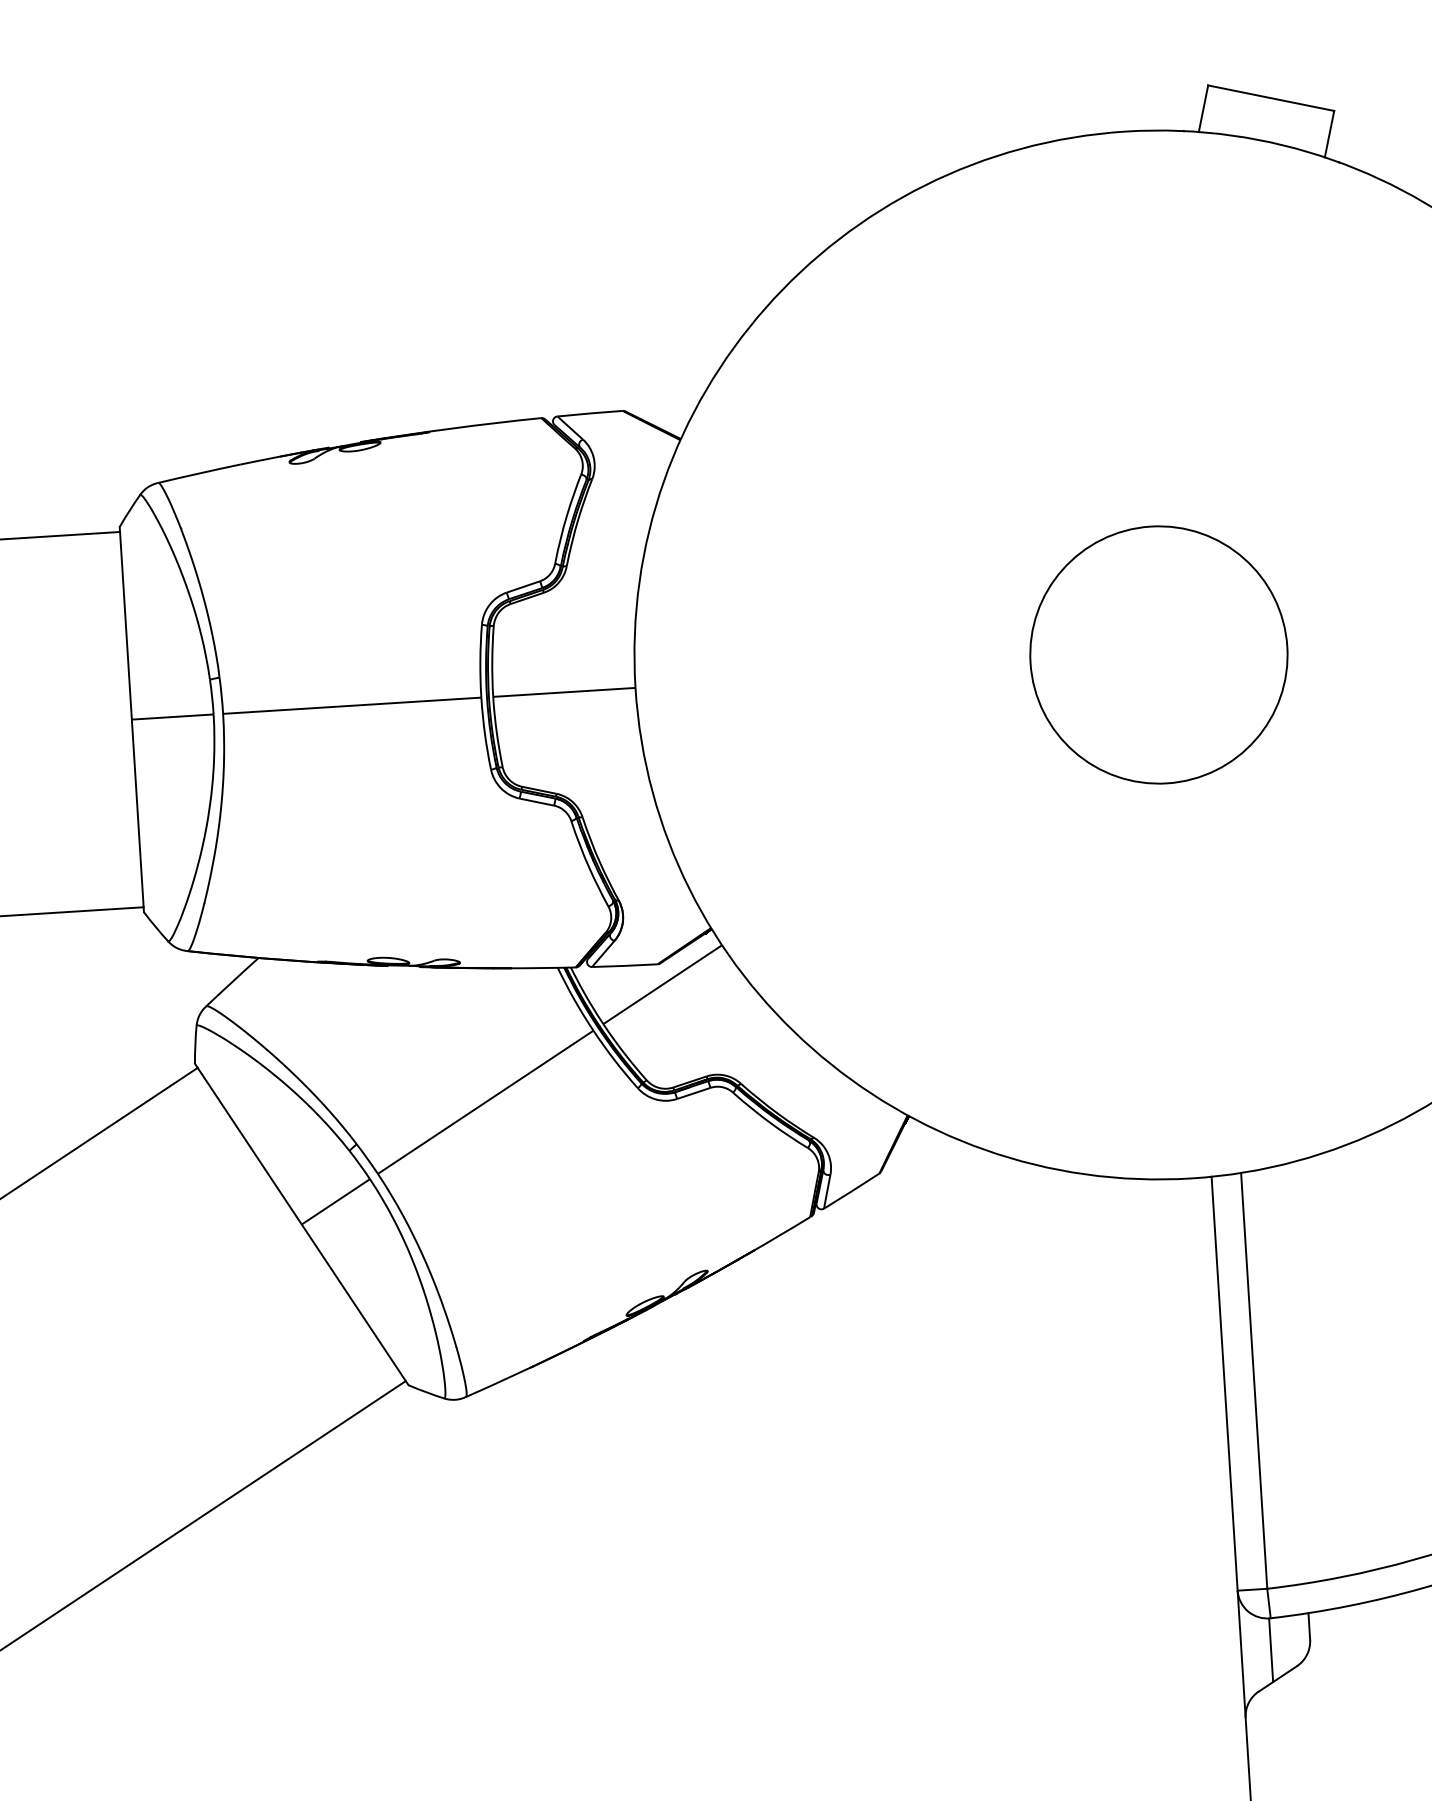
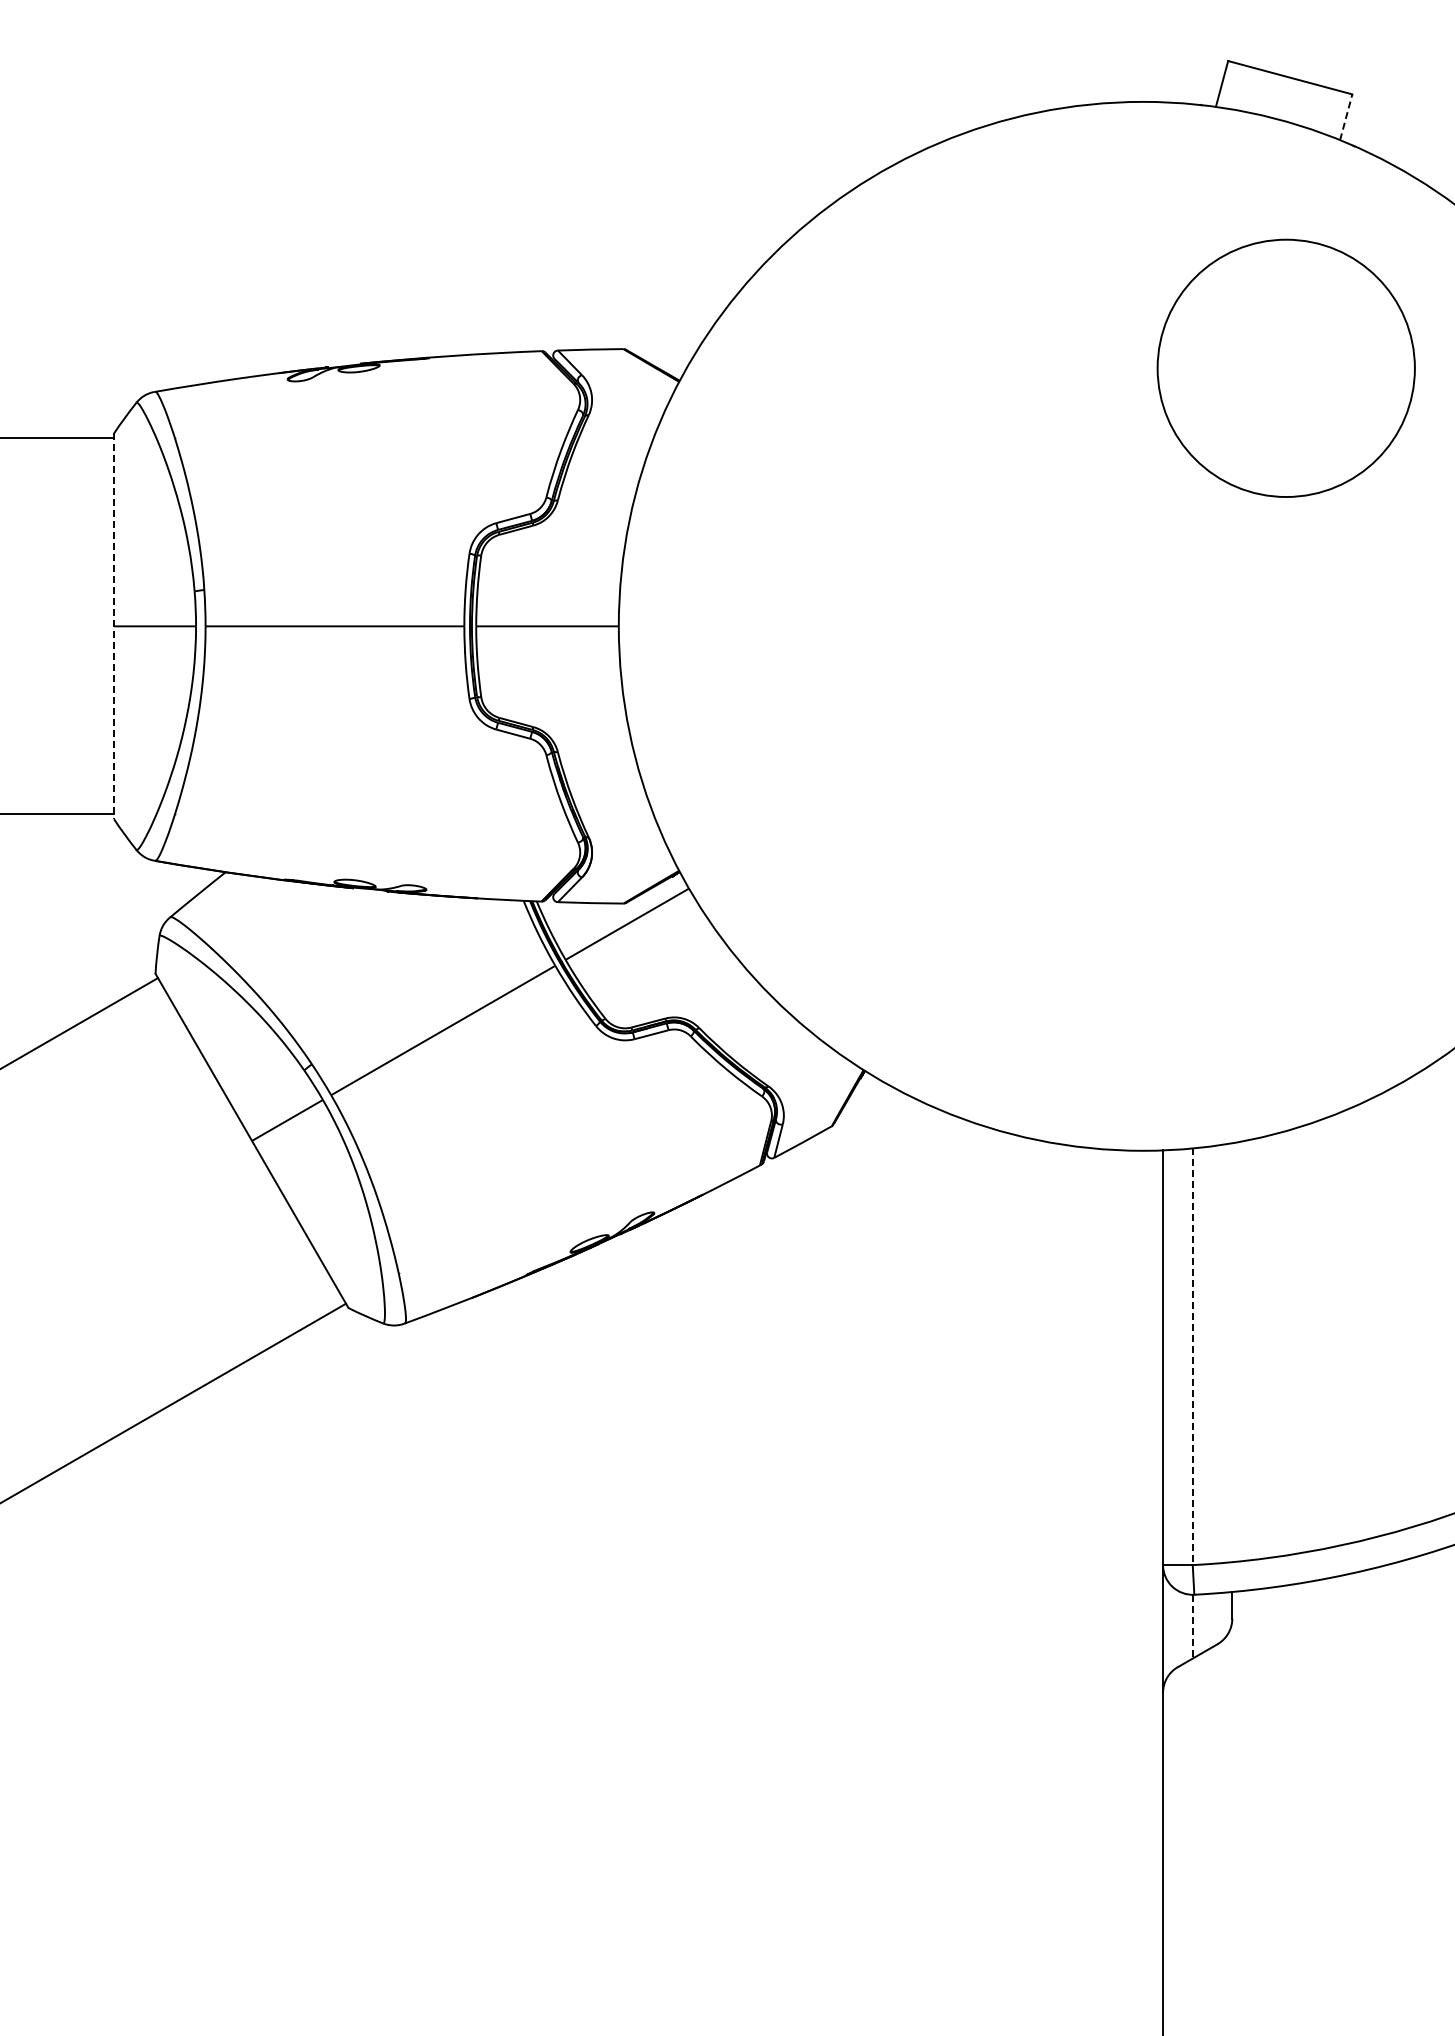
line: (1329, 134) -> (1346, 117), solid -> dashed
circle: (1158, 654) -> (1285, 367), moved
line: (132, 719) -> (114, 626), solid -> dashed
line: (1253, 1381) -> (1192, 1357), solid -> dashed
line: (1270, 1650) -> (1192, 1626), solid -> dashed

